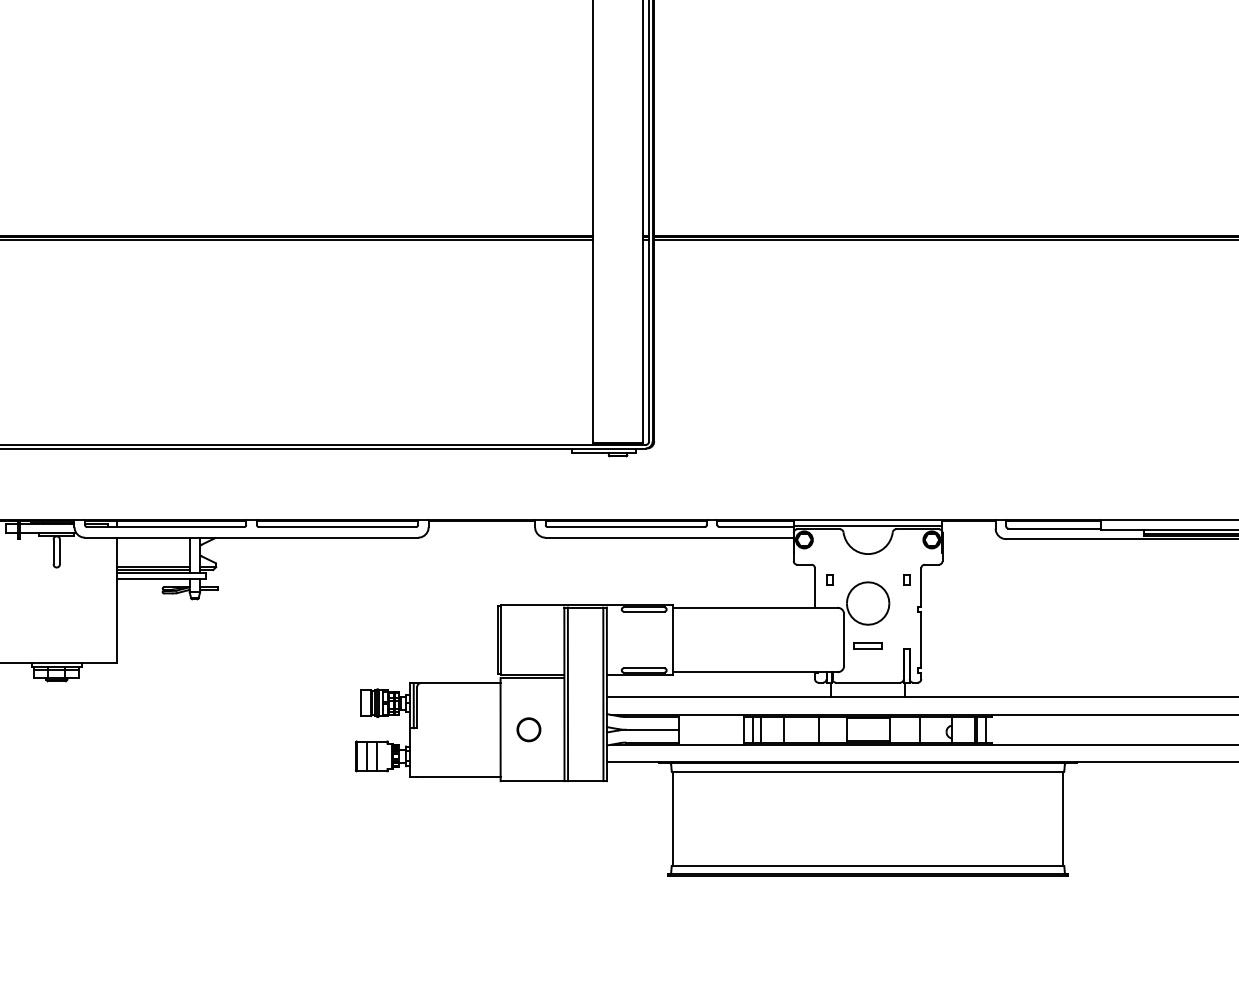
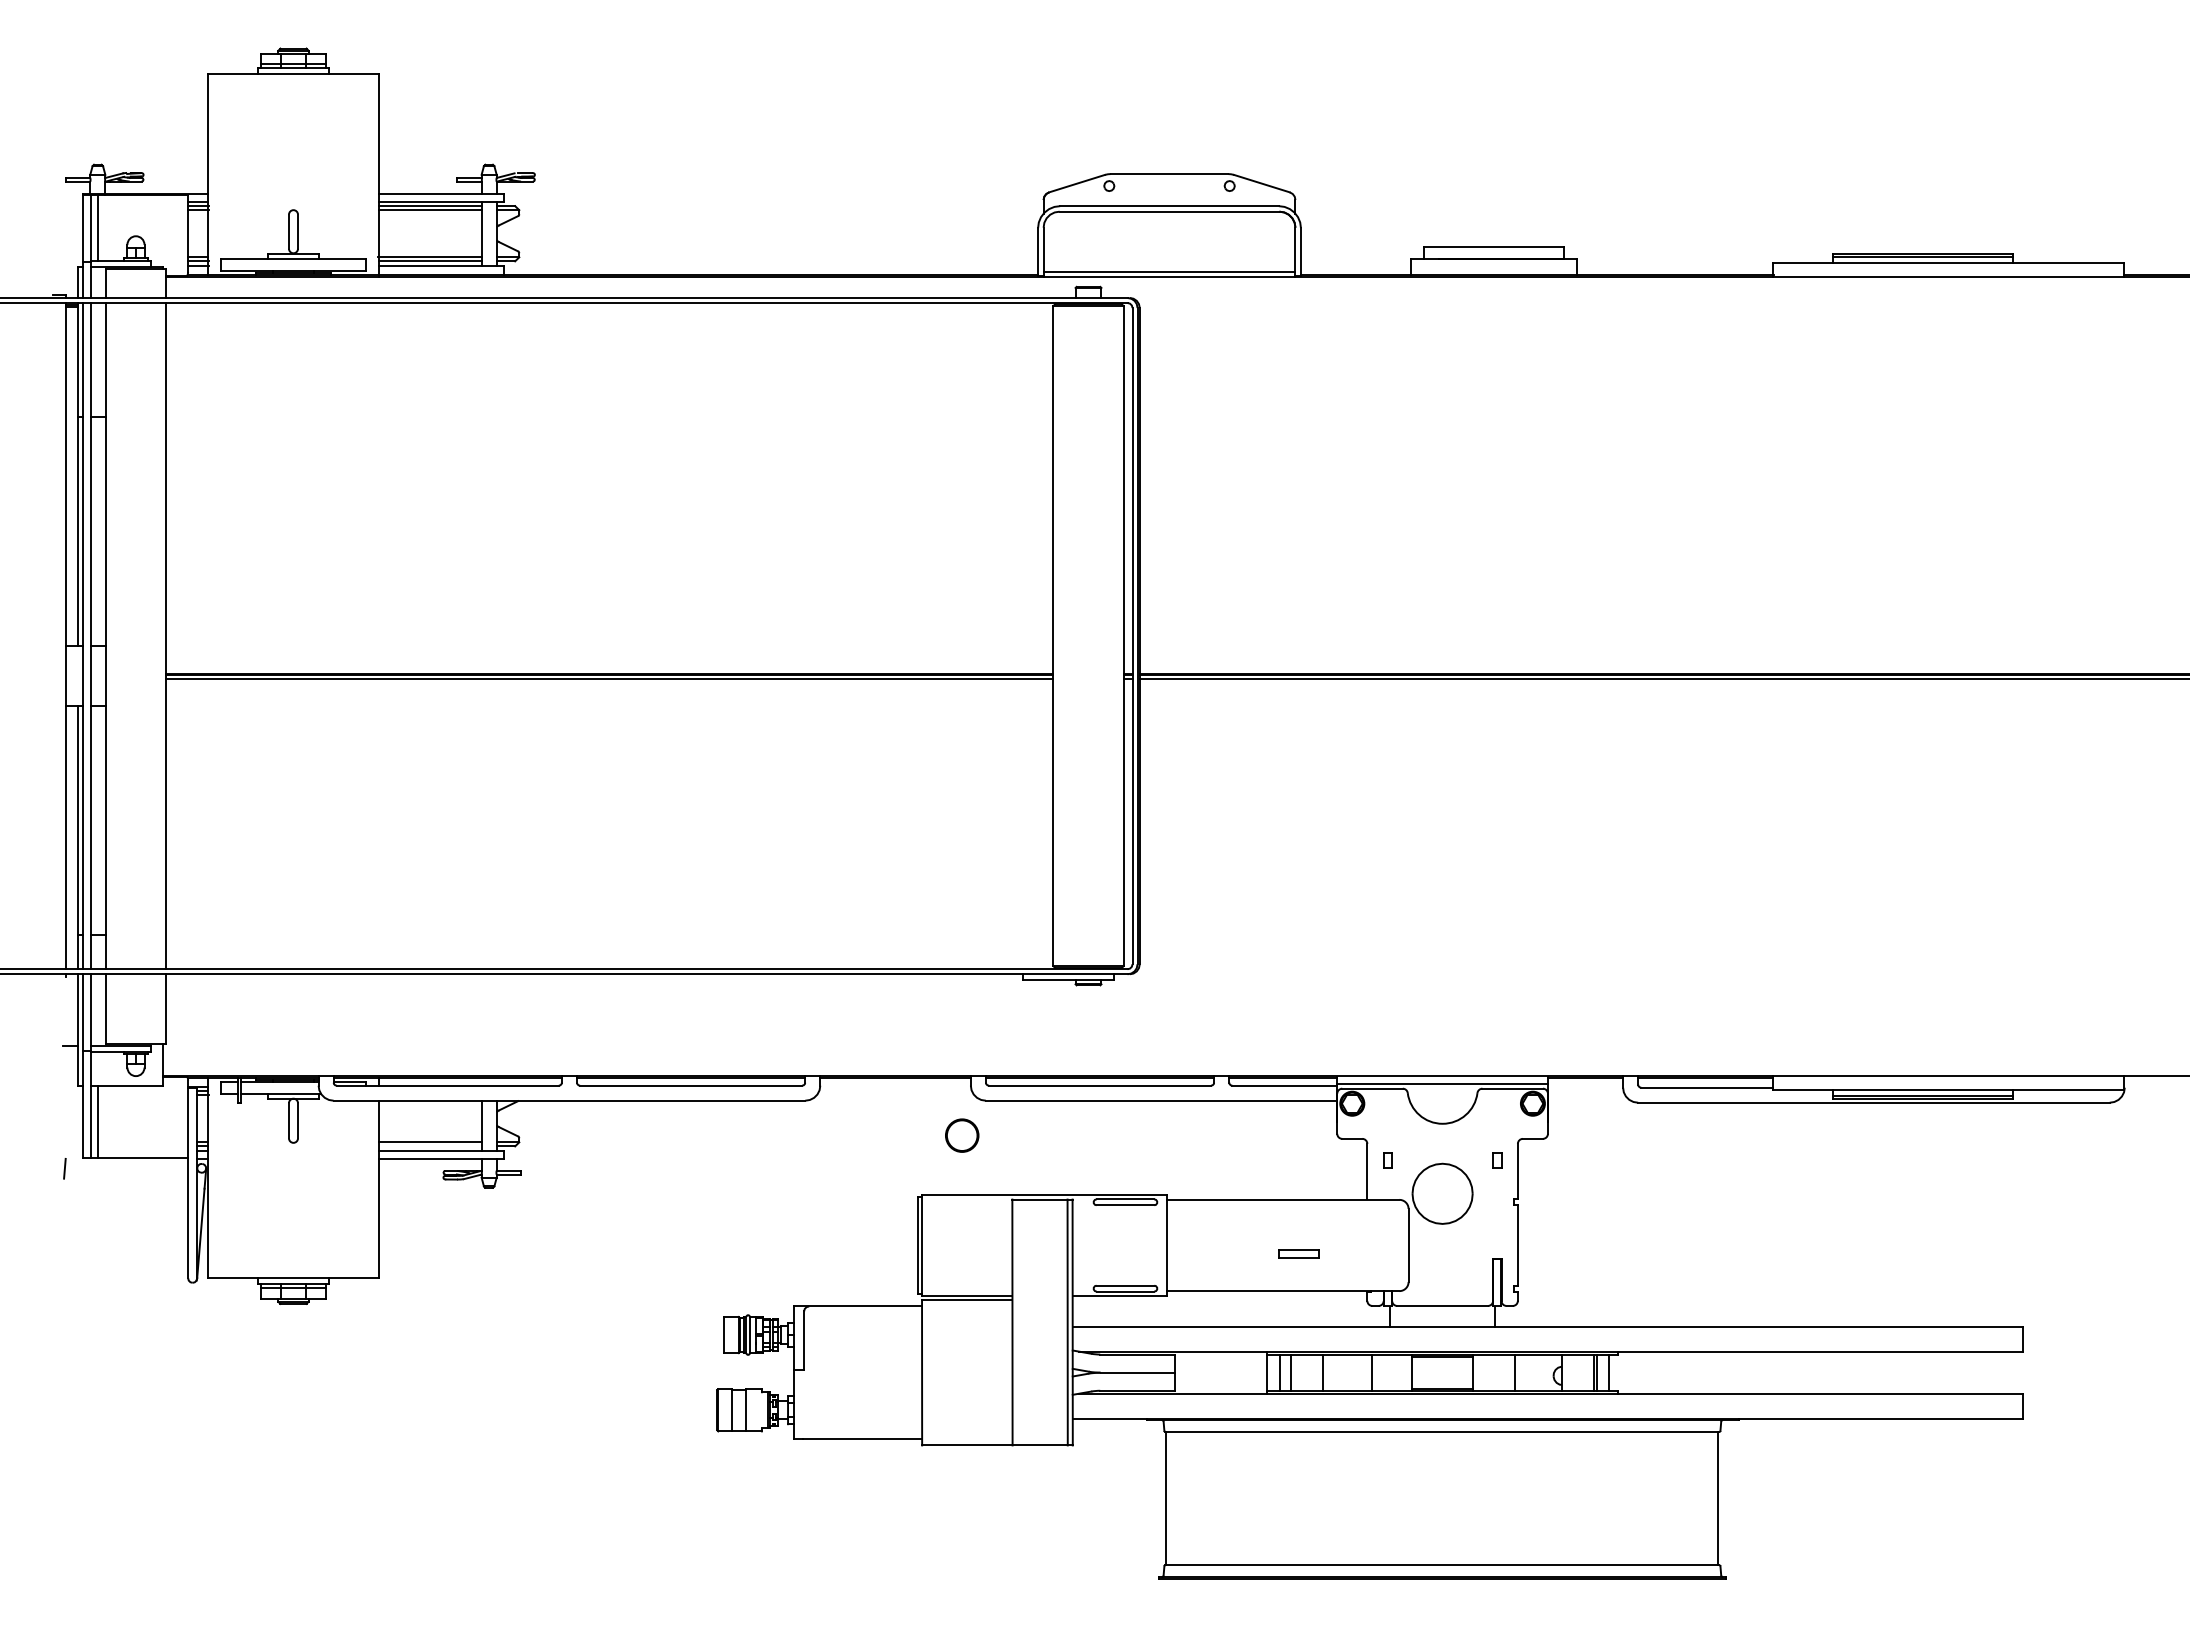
line: (152, 570) -> (429, 1146), removed
part: (868, 645) -> (1298, 1253), moved
line: (567, 694) -> (1017, 1322), removed
line: (414, 705) -> (799, 1338), removed
circle: (529, 729) -> (962, 1135), moved

